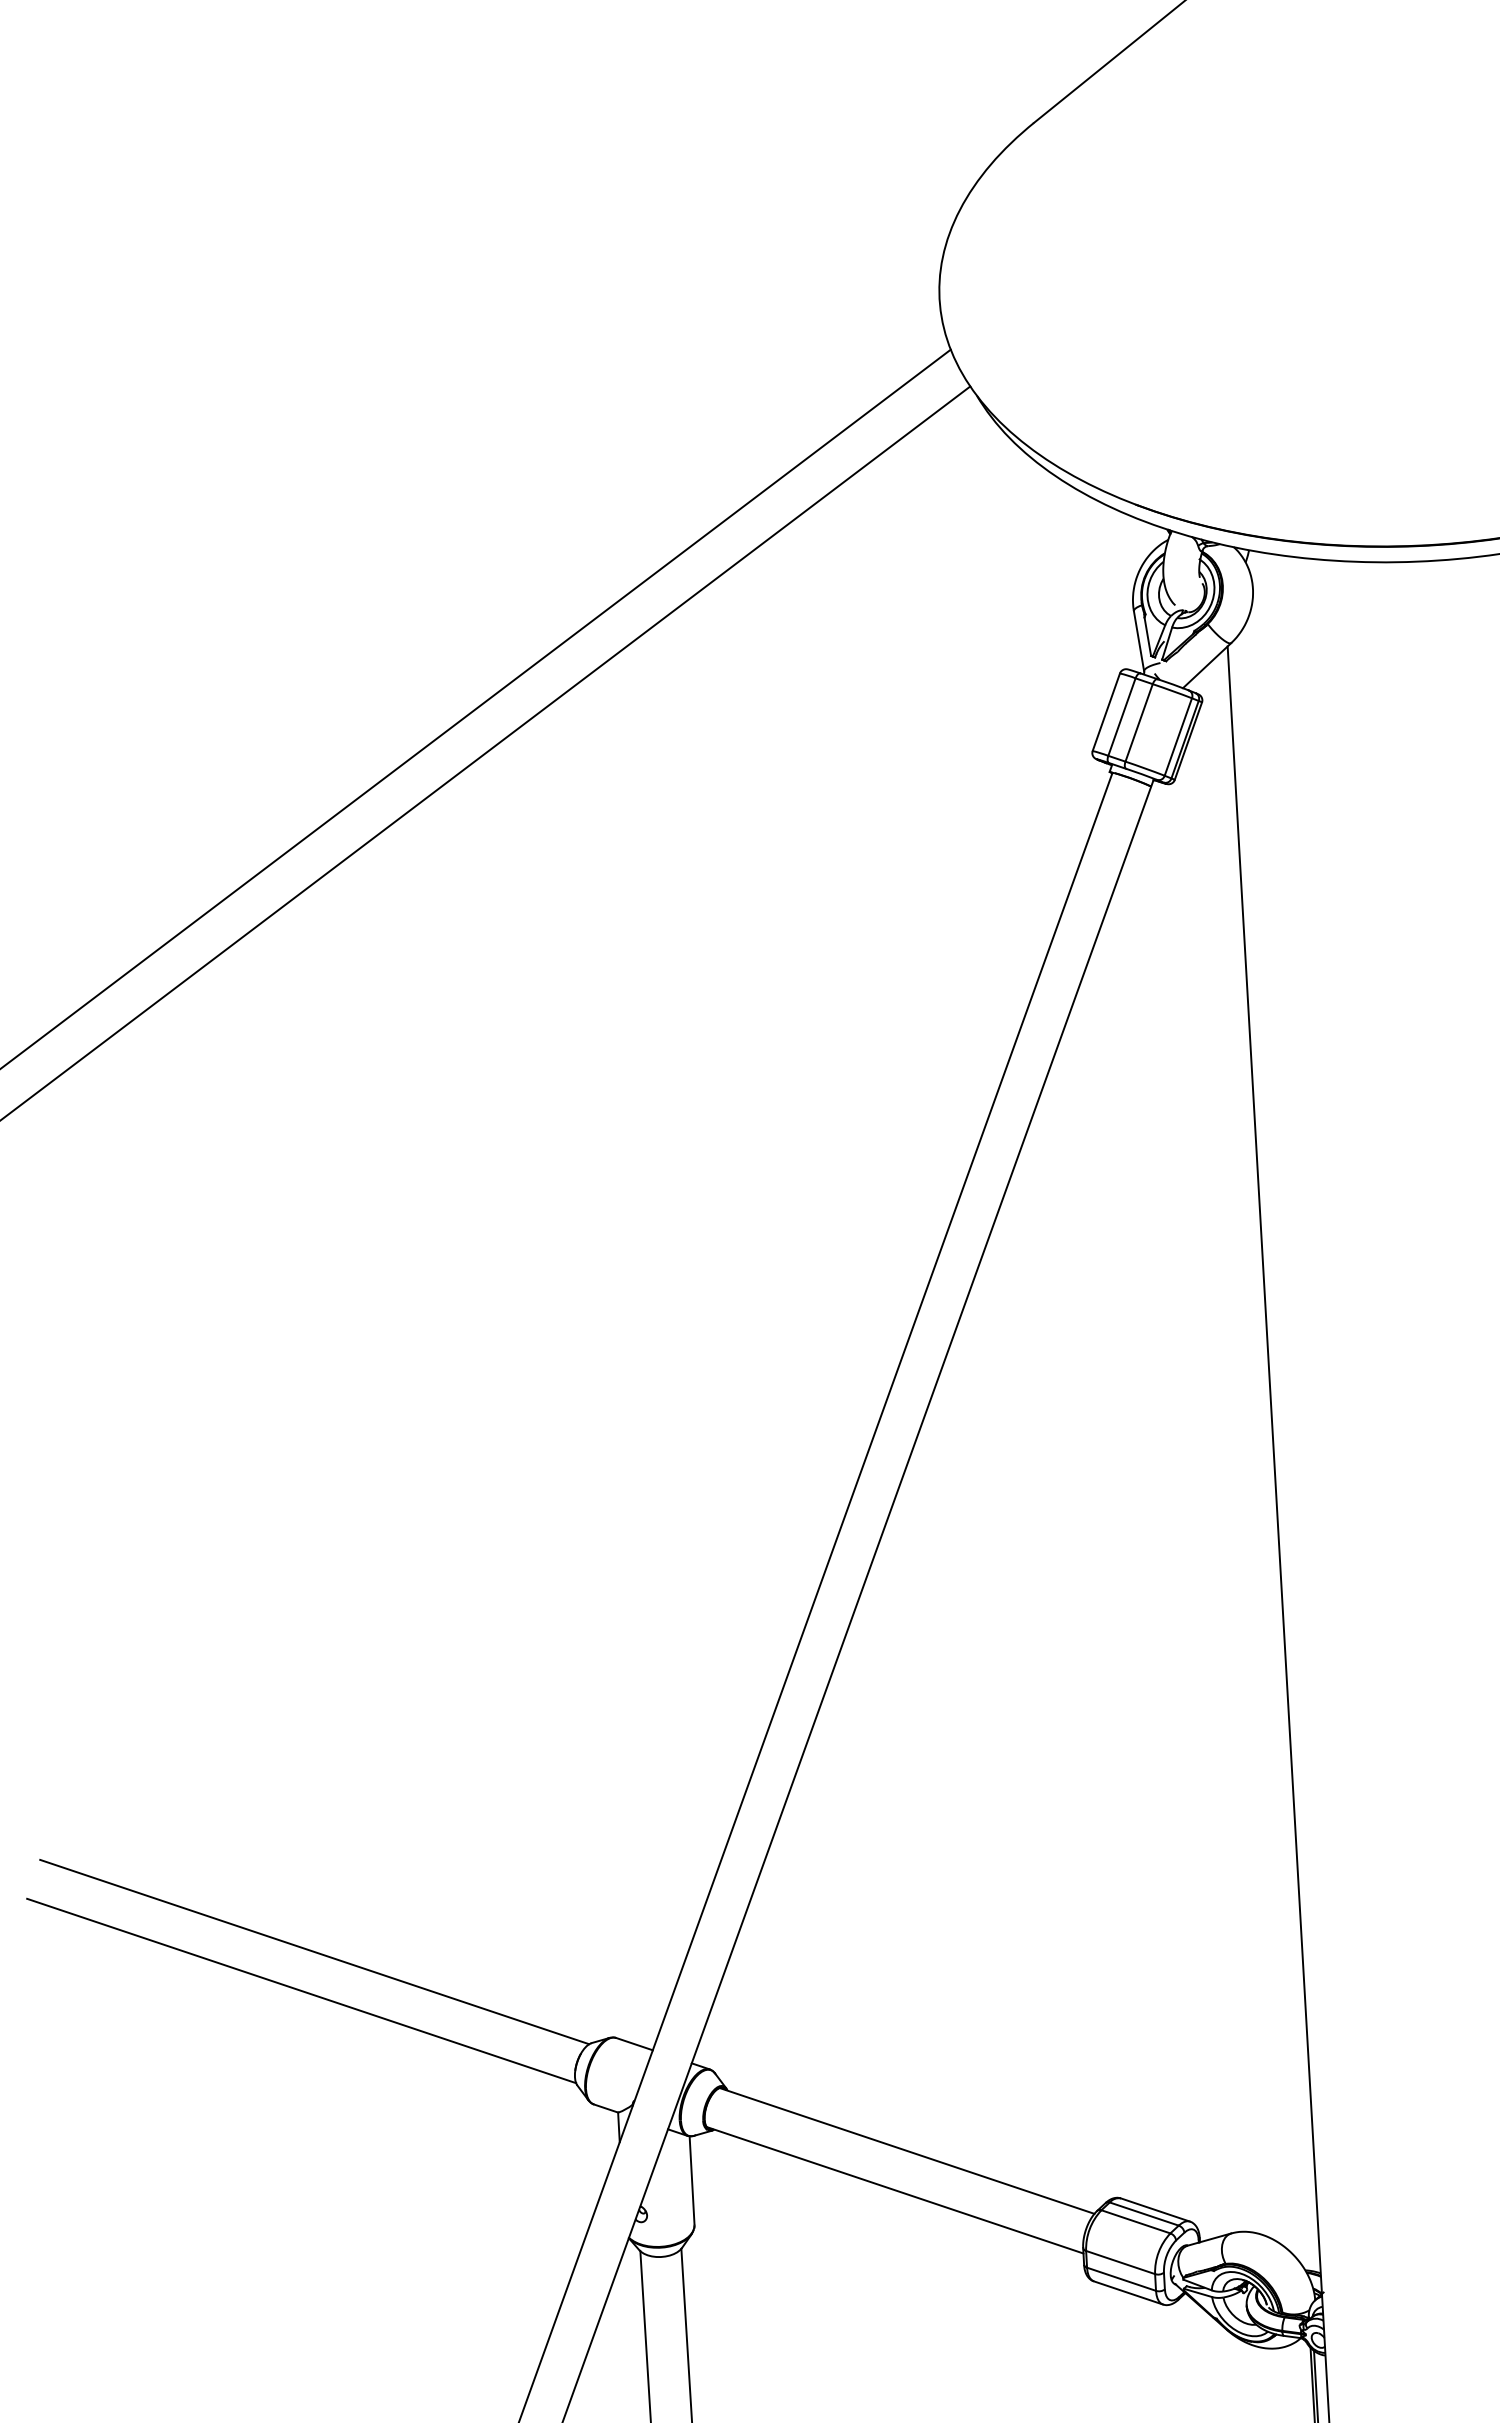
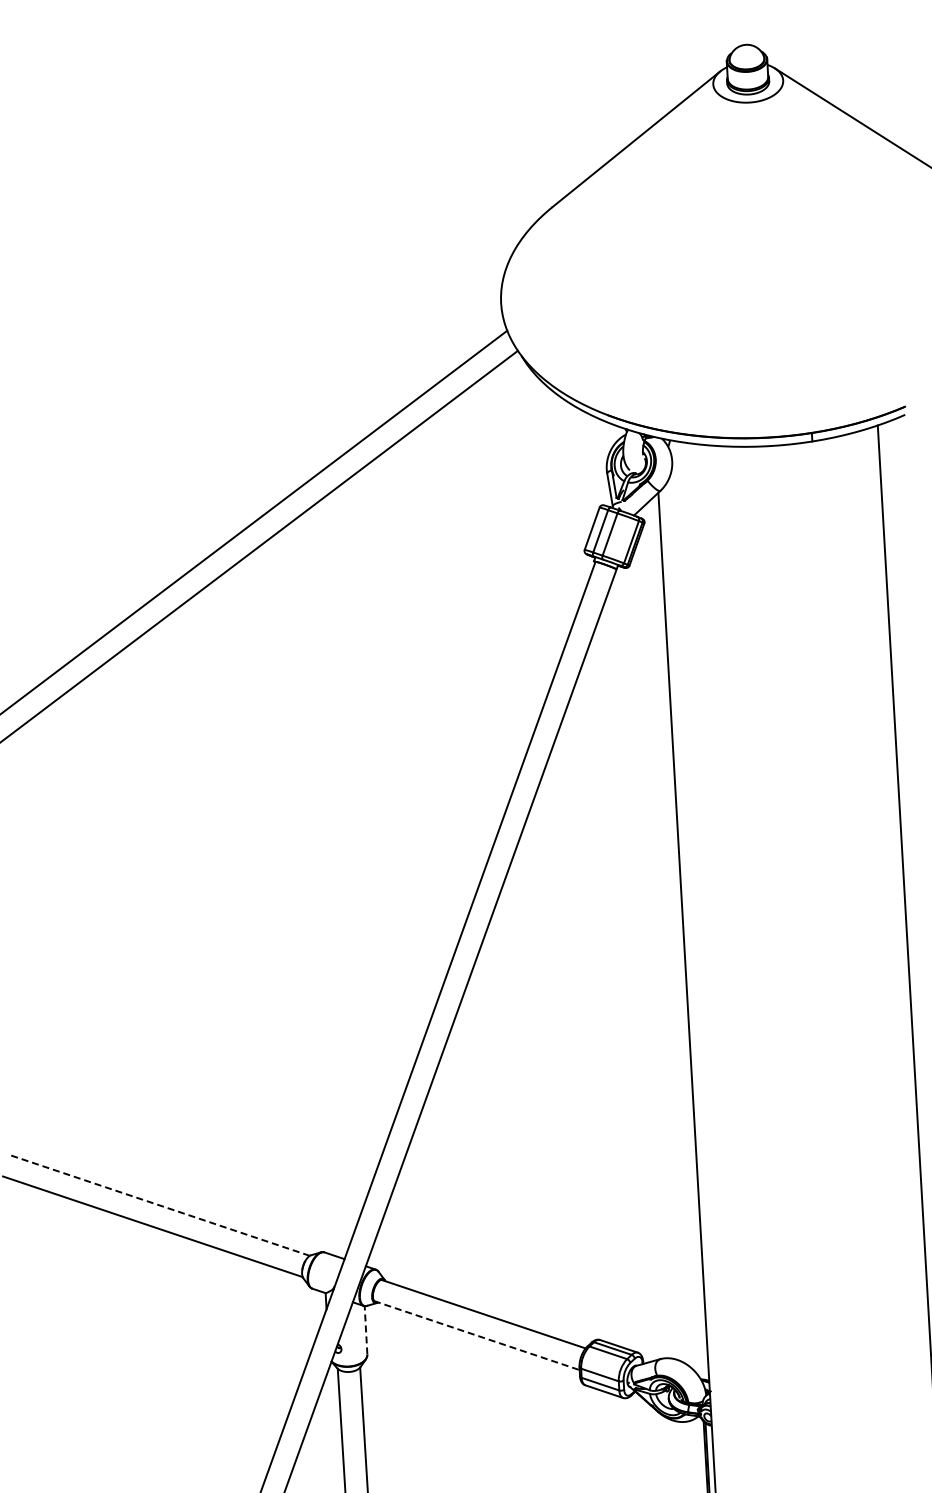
line: (313, 1952) -> (159, 1205), solid -> dashed
line: (692, 2179) -> (366, 1329), solid -> dashed
line: (896, 2190) -> (477, 1335), solid -> dashed

